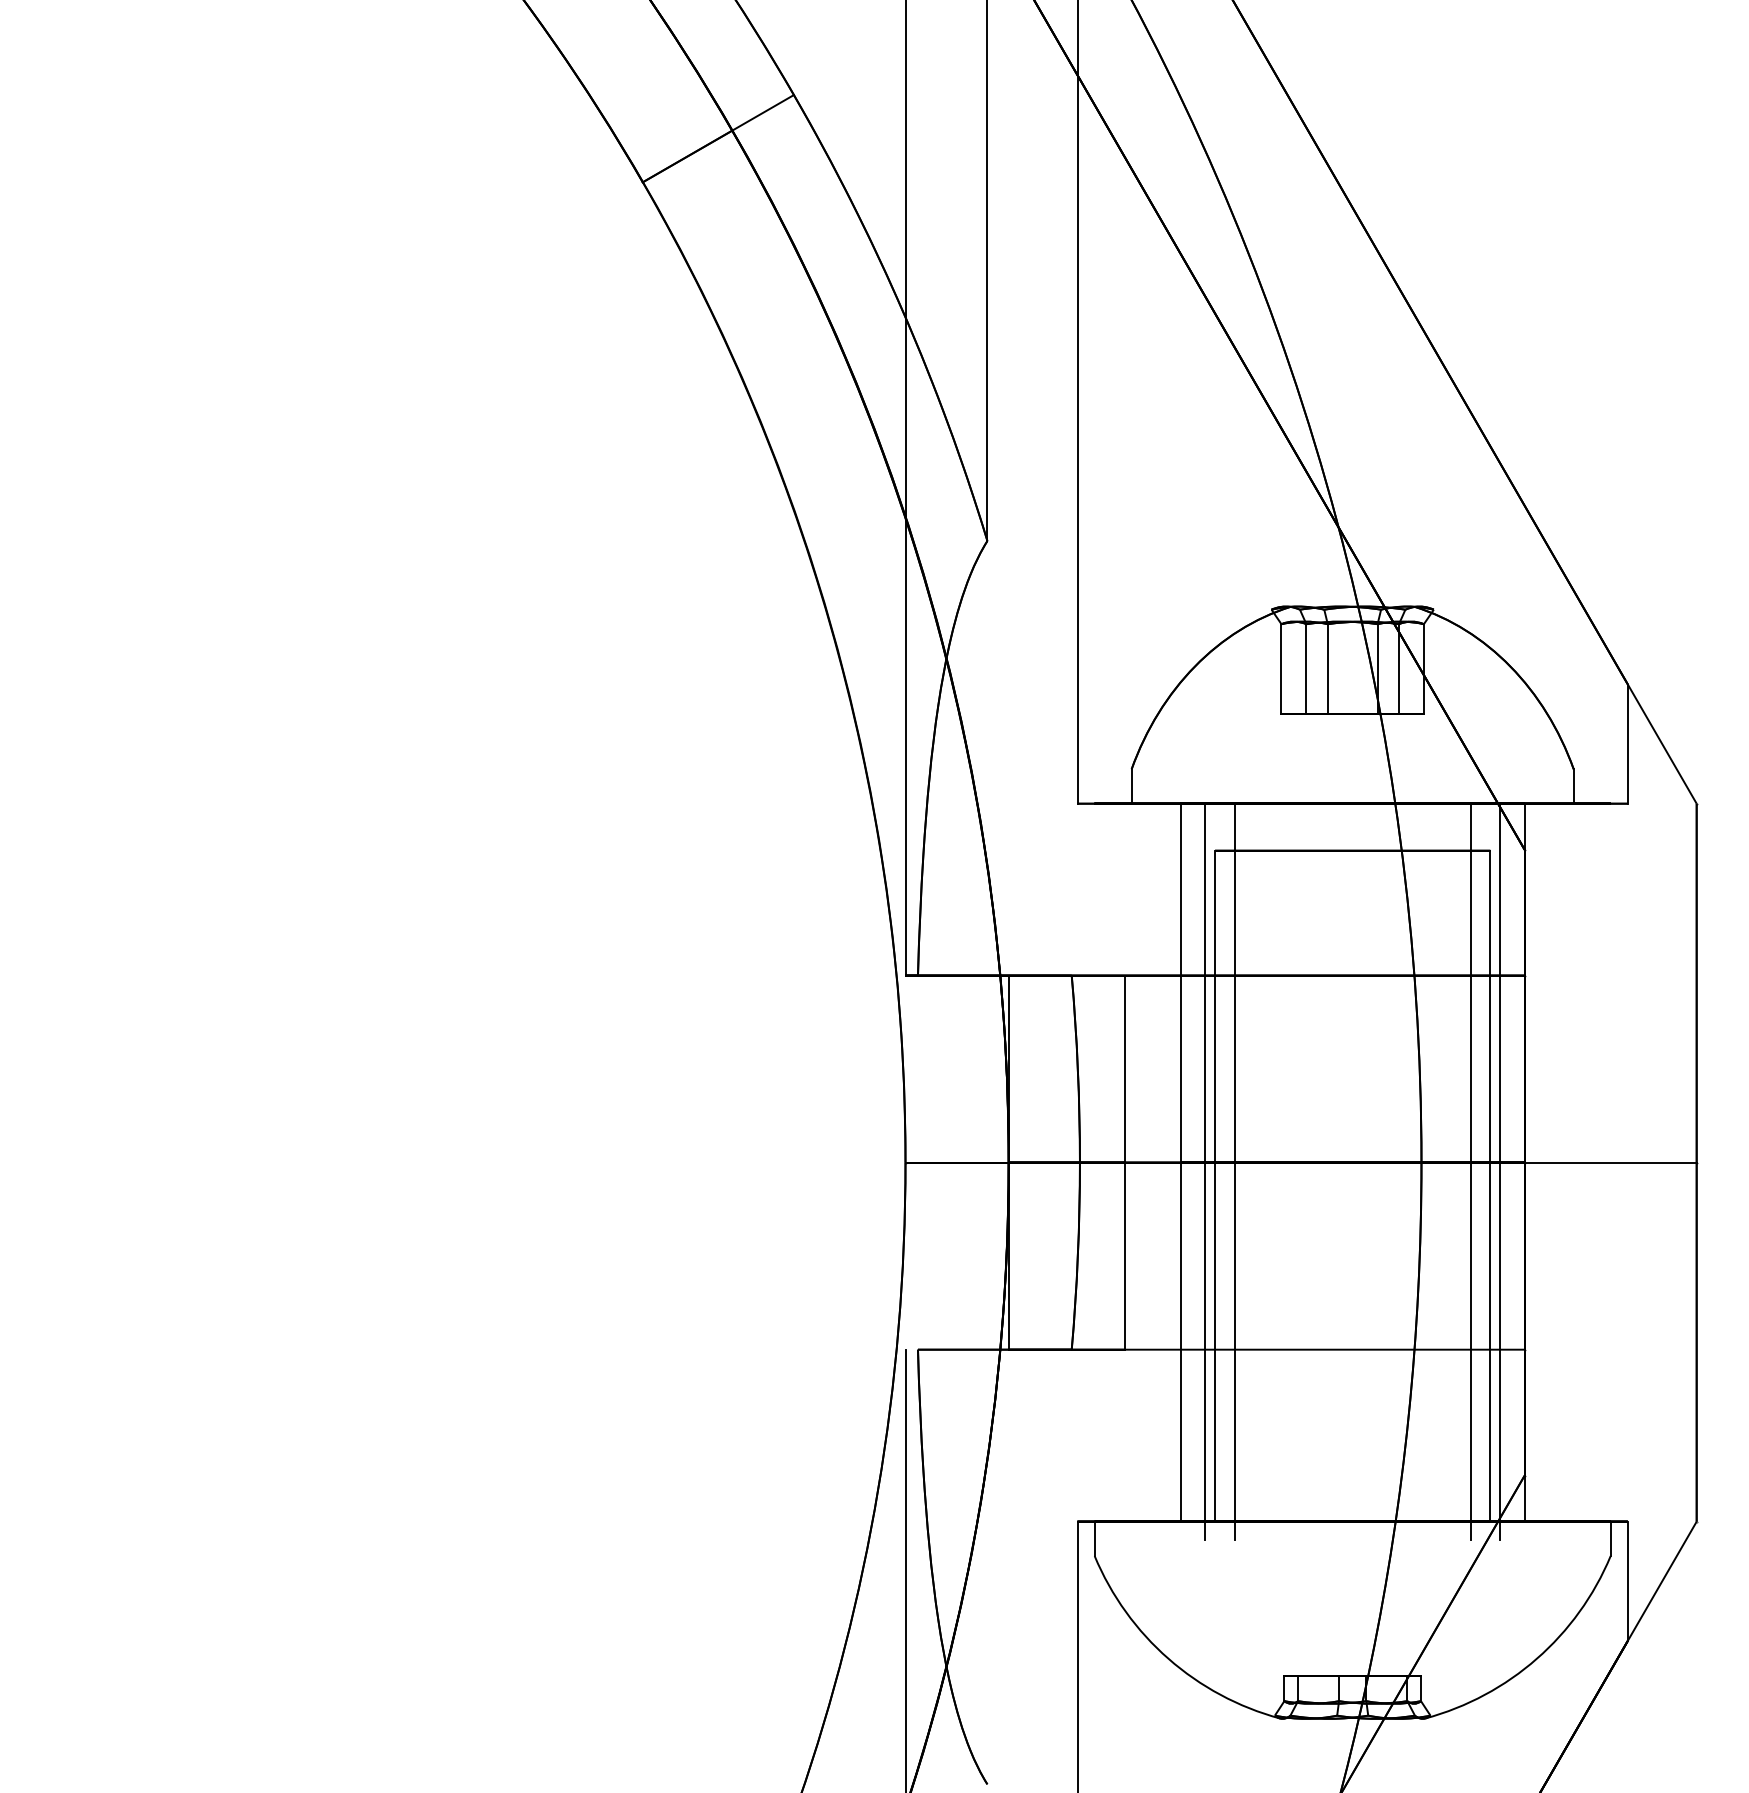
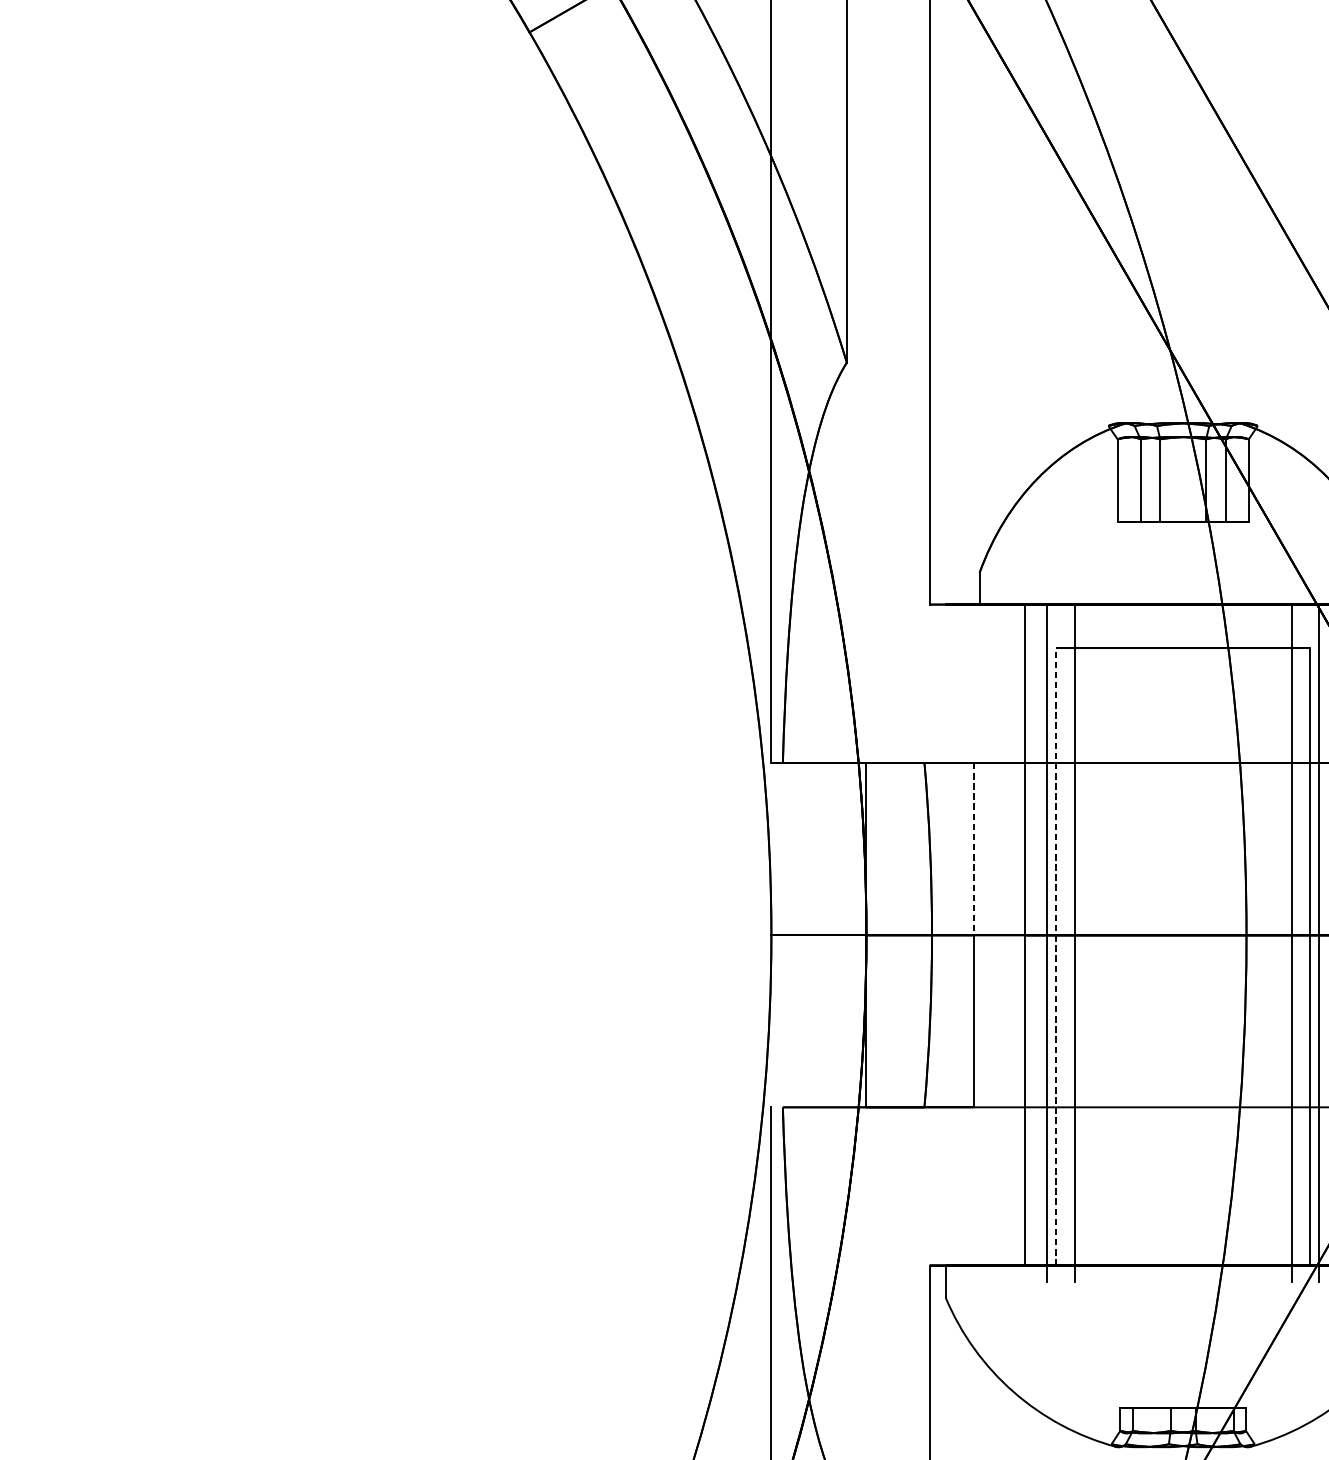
line: (1125, 1069) -> (973, 849), solid -> dashed
line: (1215, 1185) -> (1056, 956), solid -> dashed

